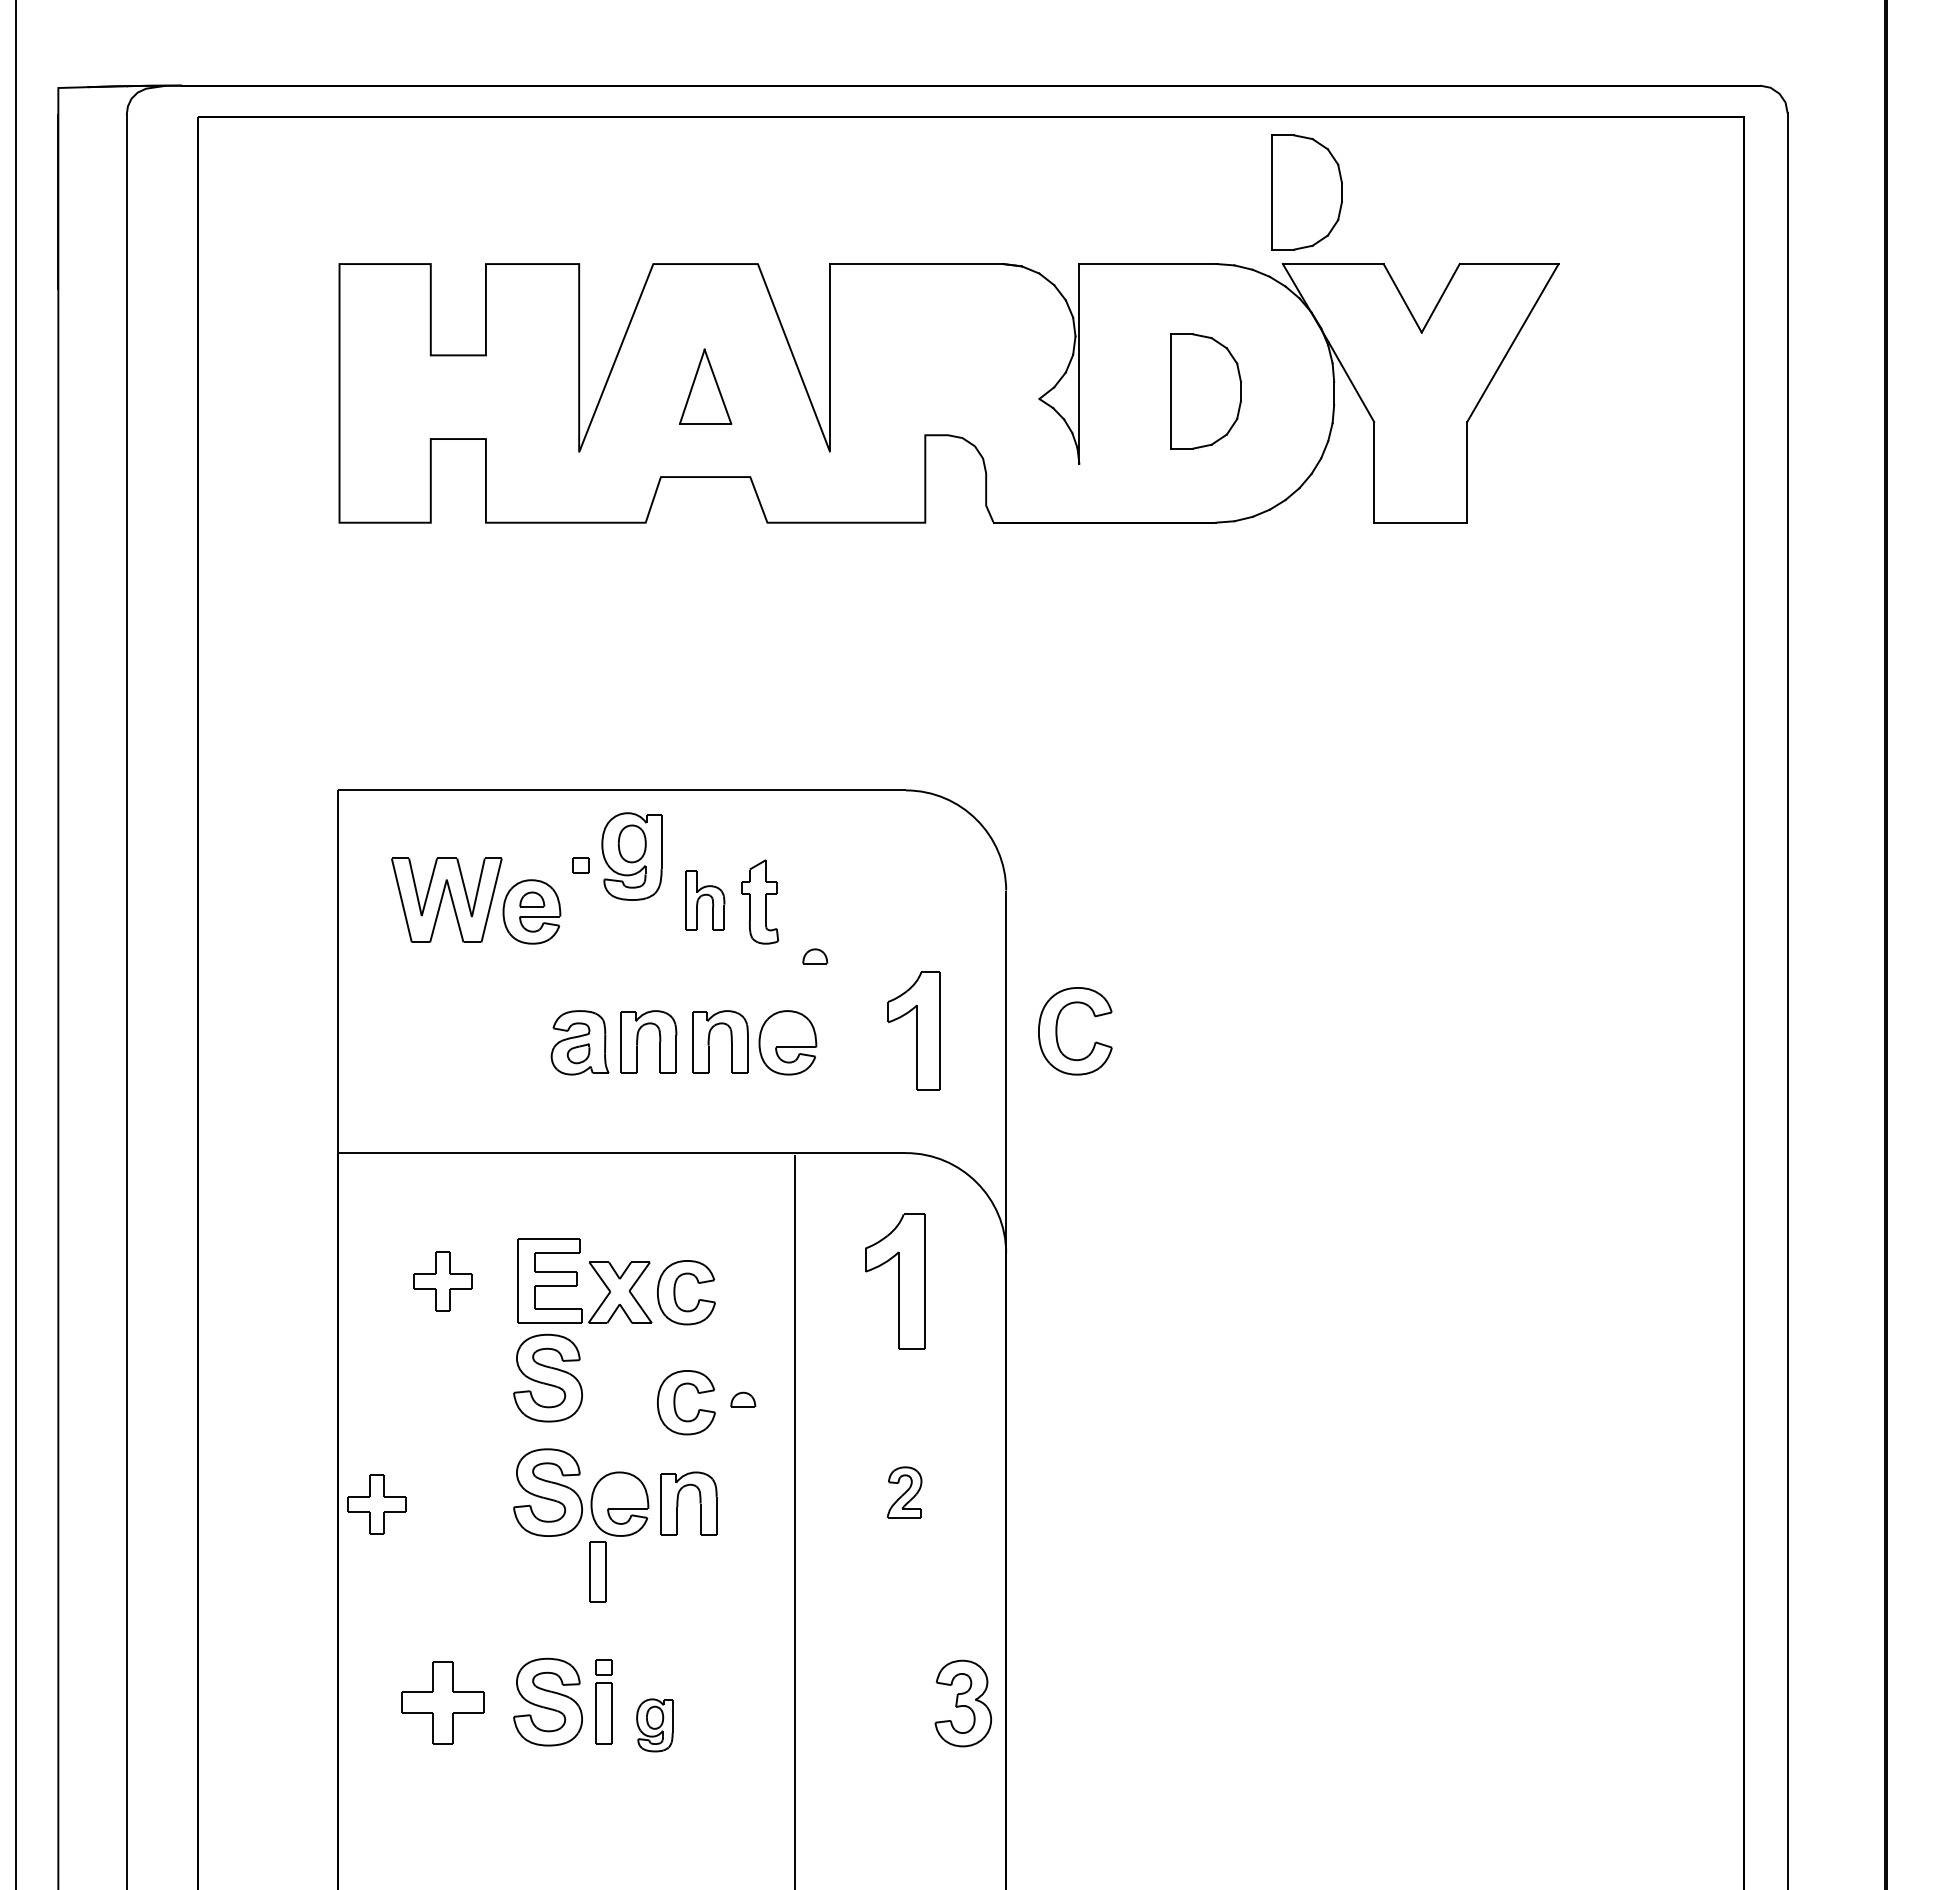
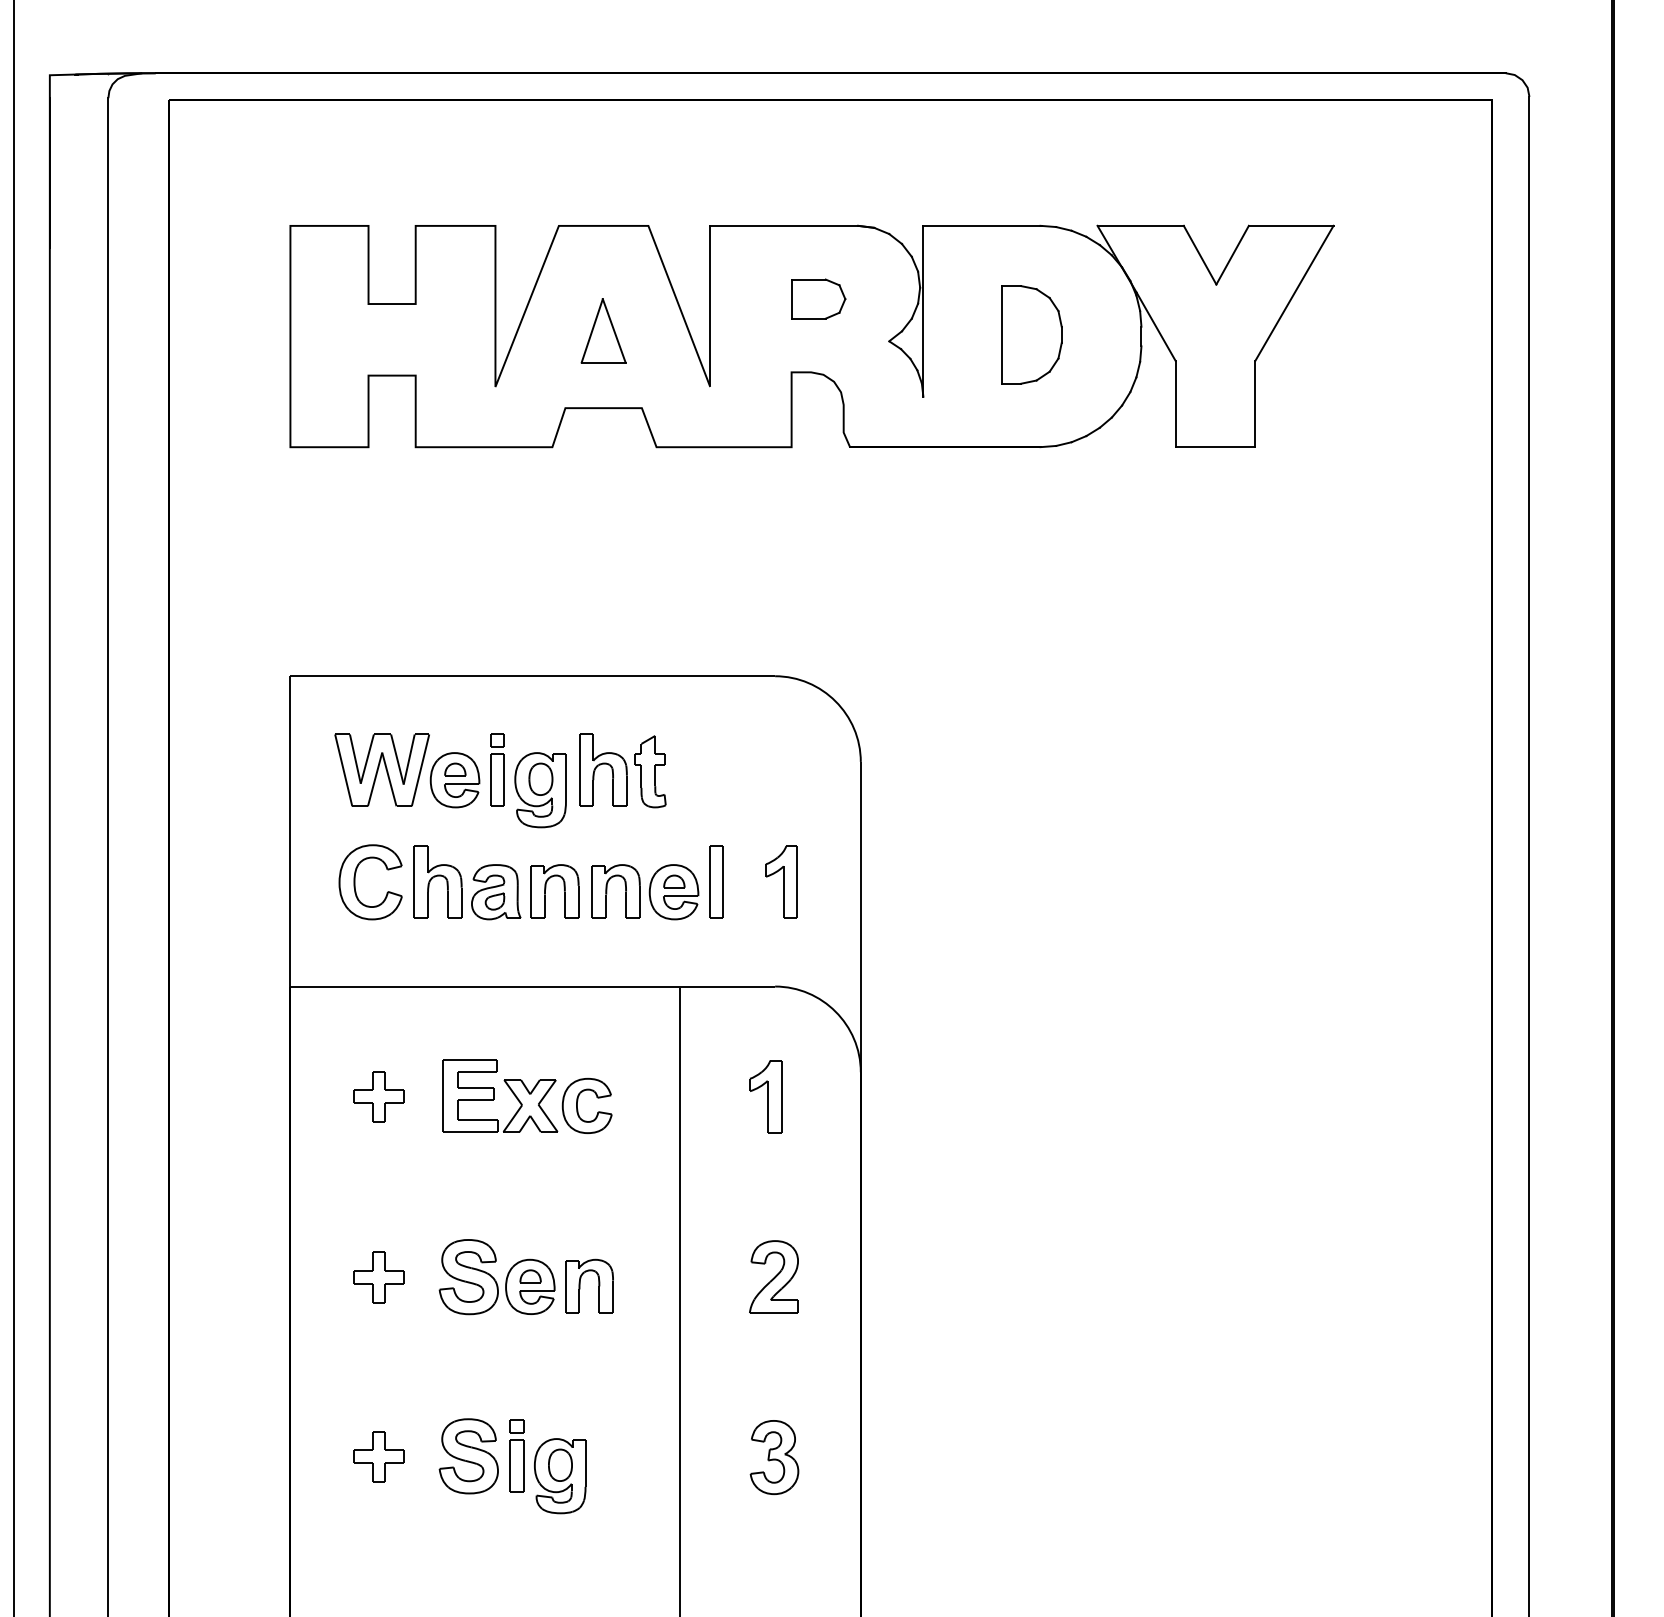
part: (1306, 192) -> (1117, 164), removed
part: (956, 349) -> (818, 298), added
part: (631, 856) -> (540, 790), moved
part: (704, 899) -> (602, 769), size x1.43
part: (815, 956) -> (674, 881), moved
part: (511, 1030) -> (437, 881), added
part: (836, 1030) -> (715, 881), added
part: (913, 1030) -> (781, 881), size x0.71
part: (1057, 1031) -> (355, 882), moved
part: (894, 1281) -> (765, 1096), size x0.62
part: (547, 1377) -> (468, 1178), removed
part: (743, 1399) -> (530, 1276), moved
part: (675, 1402) -> (577, 1199), removed
part: (904, 1492) -> (773, 1276), size x1.67
part: (376, 1504) -> (378, 1277), moved
part: (597, 1571) -> (496, 779), moved
part: (442, 1702) -> (378, 1456), size x0.71
part: (962, 1703) -> (773, 1457), moved
part: (654, 1725) -> (559, 1476), size x1.67

